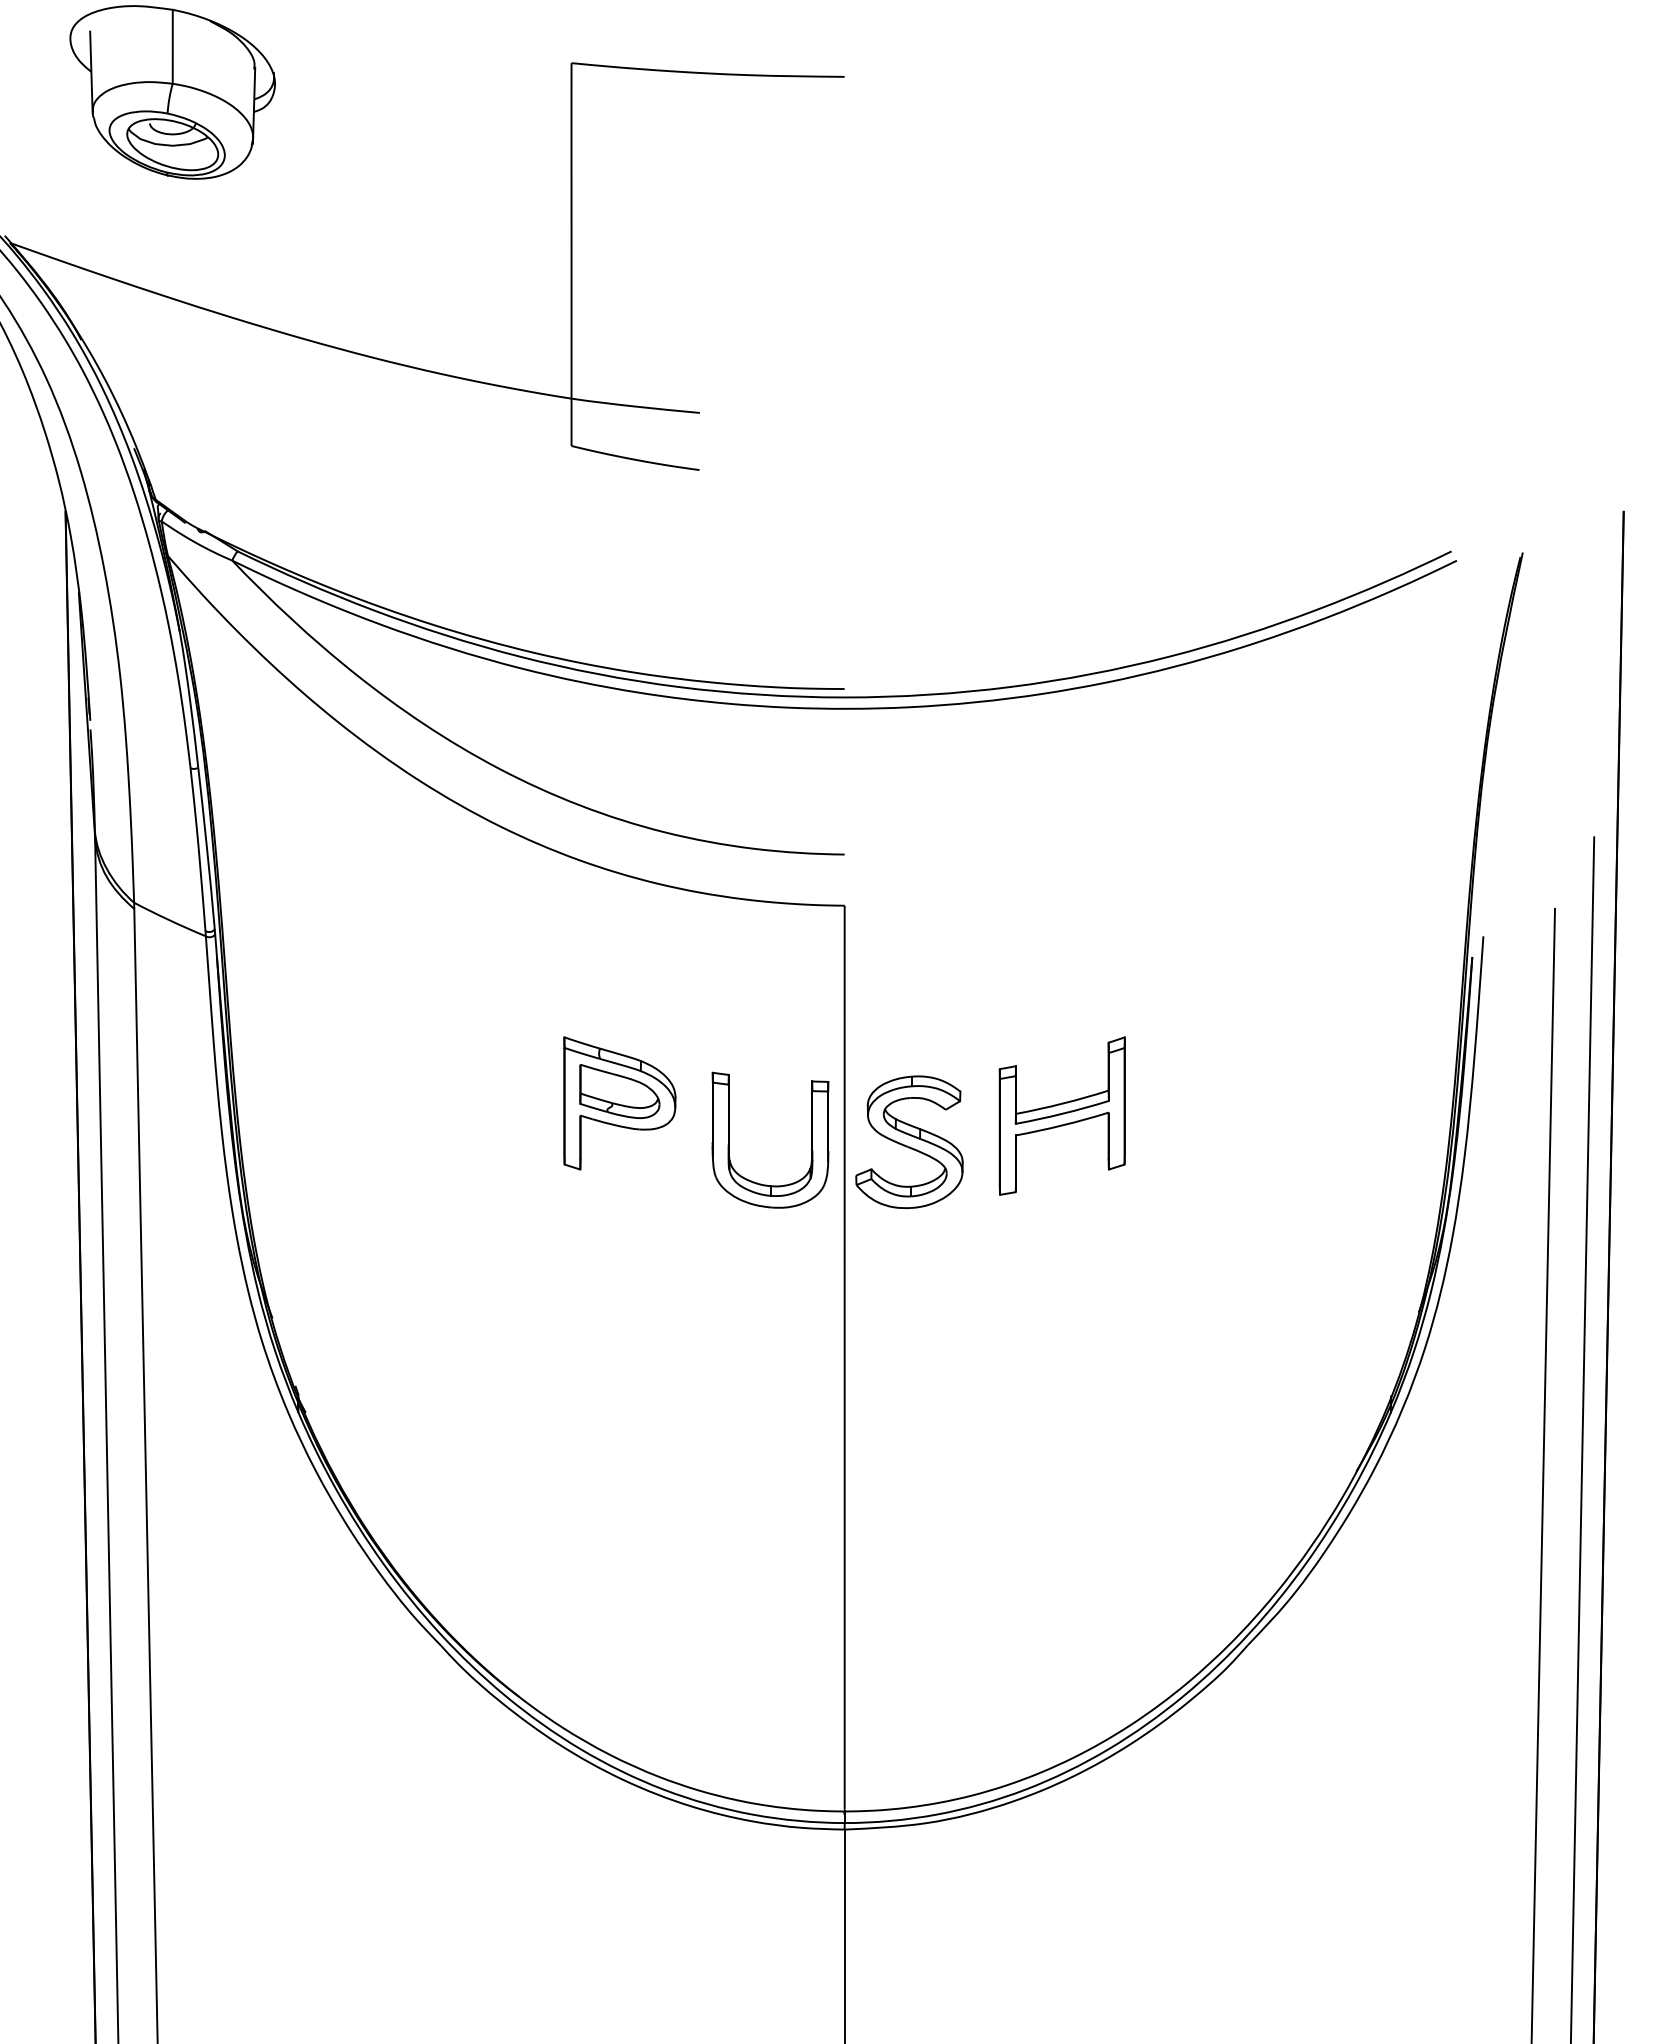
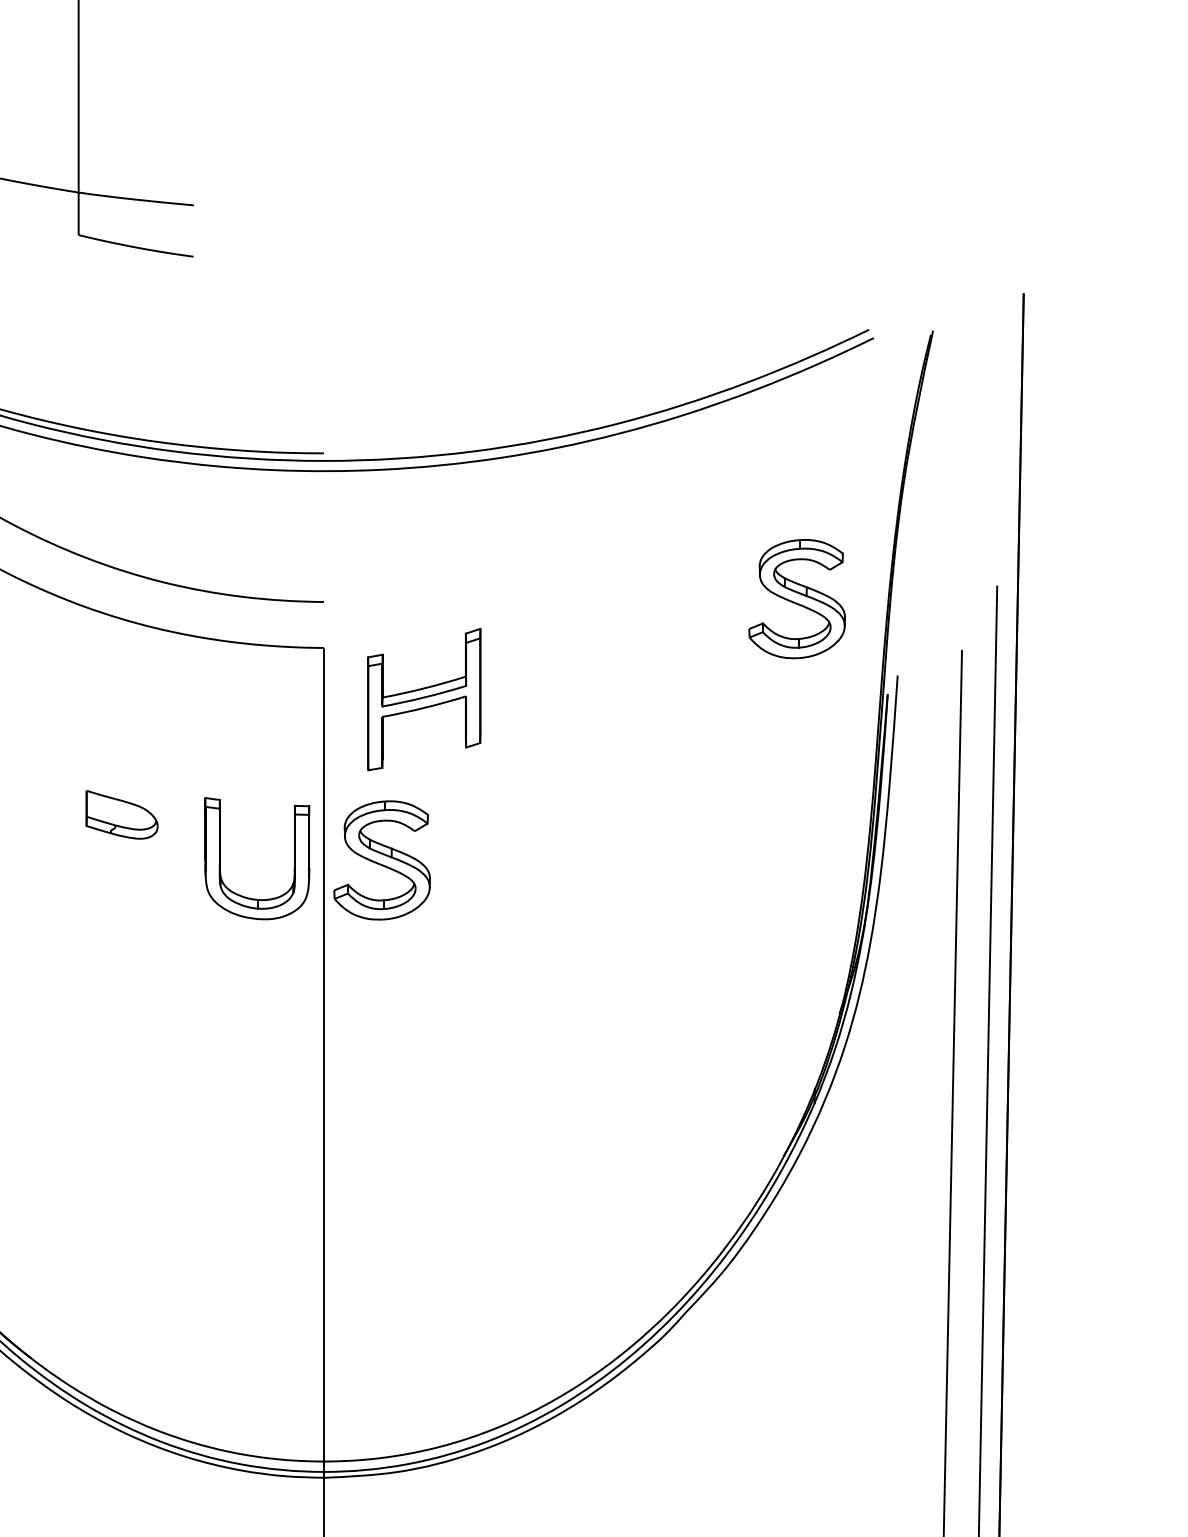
part: (1371, 851) -> (797, 599), added
part: (619, 1103) -> (121, 825), removed
part: (1061, 1115) -> (423, 698), moved

